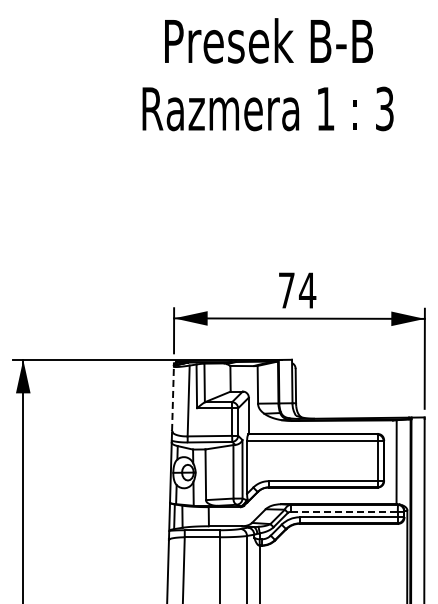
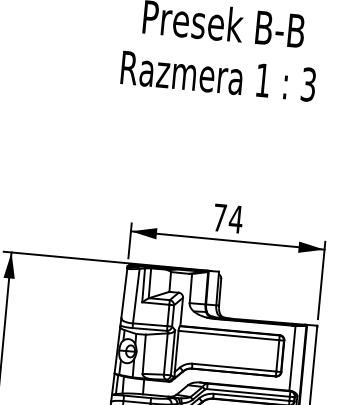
line: (173, 398) -> (124, 293), dashed -> solid
line: (344, 511) -> (248, 392), dashed -> solid

